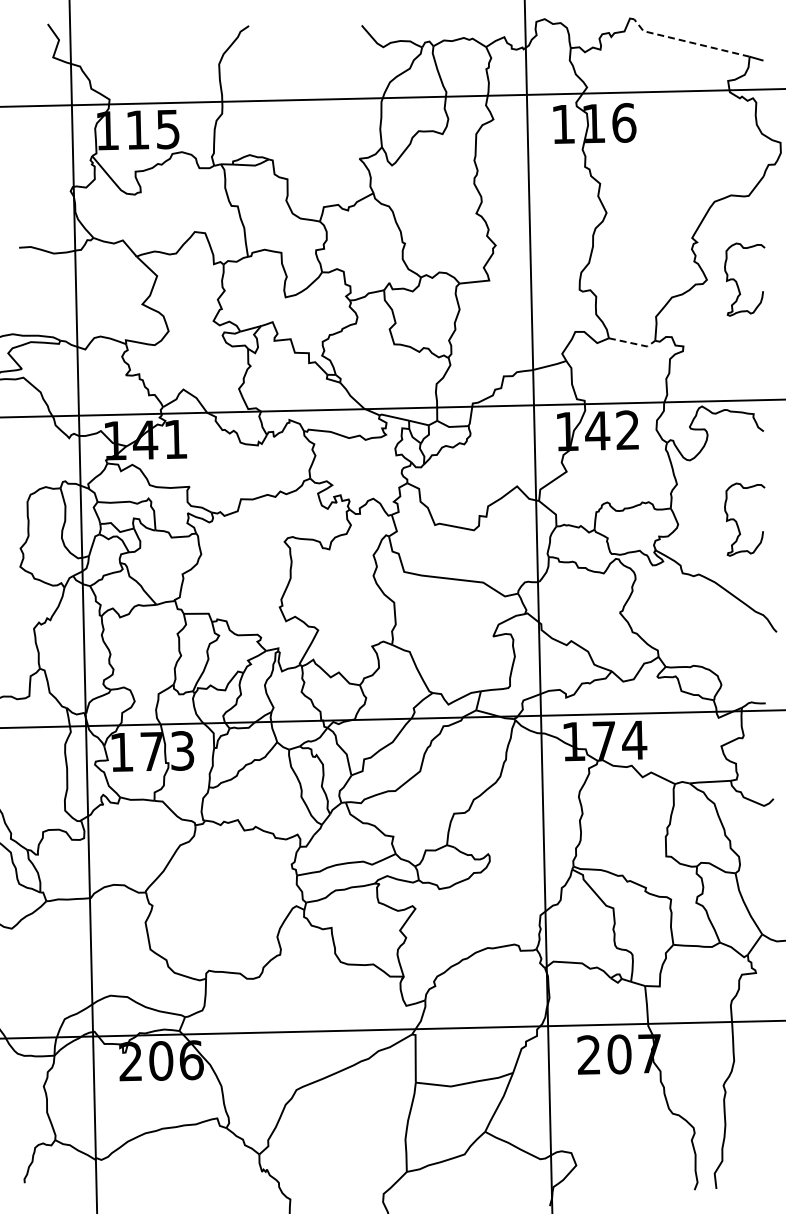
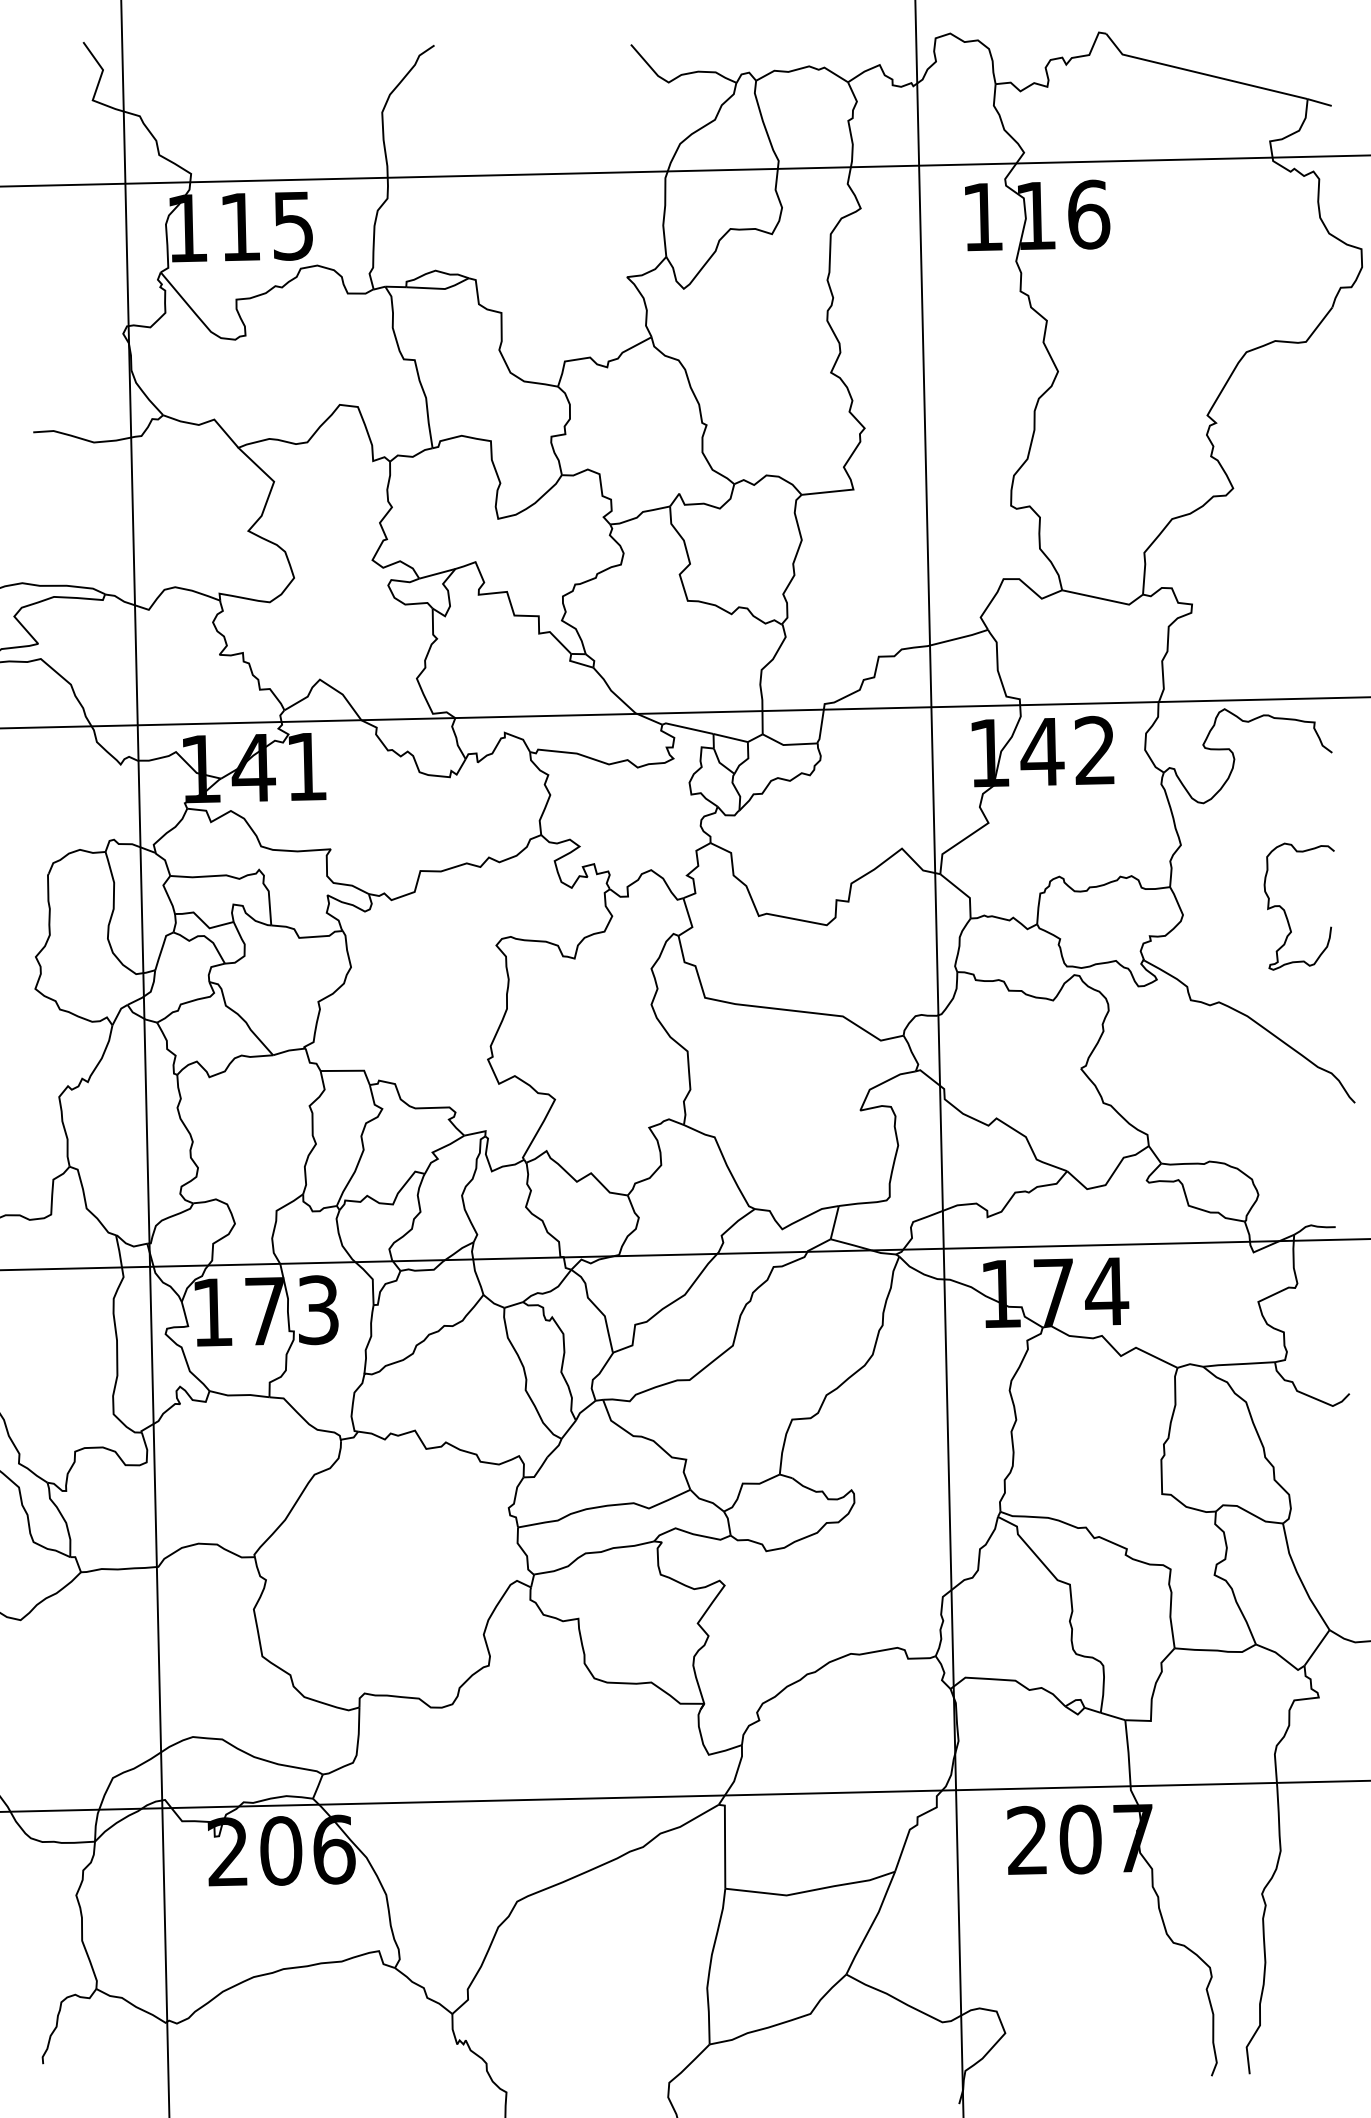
line: (687, 41) -> (1199, 72), dashed -> solid
curve: (737, 282) -> (1286, 492), removed
line: (633, 343) -> (1105, 599), dashed -> solid

